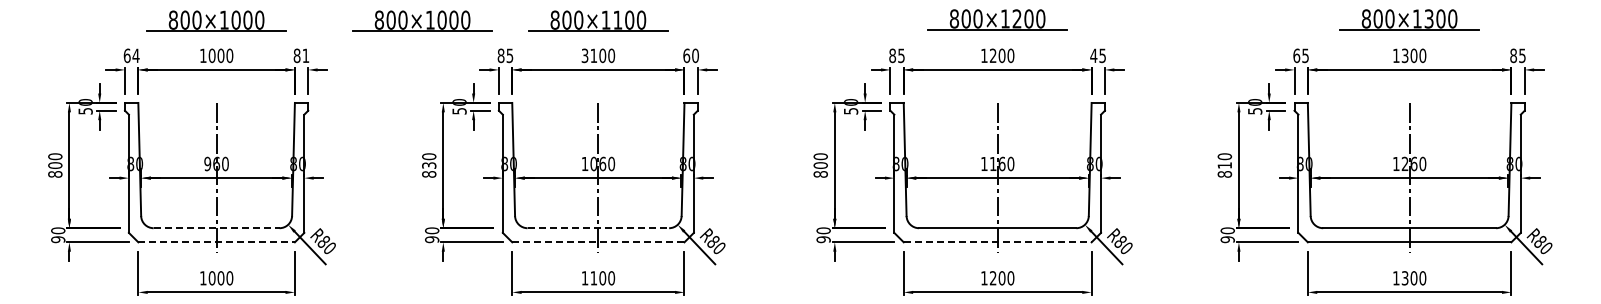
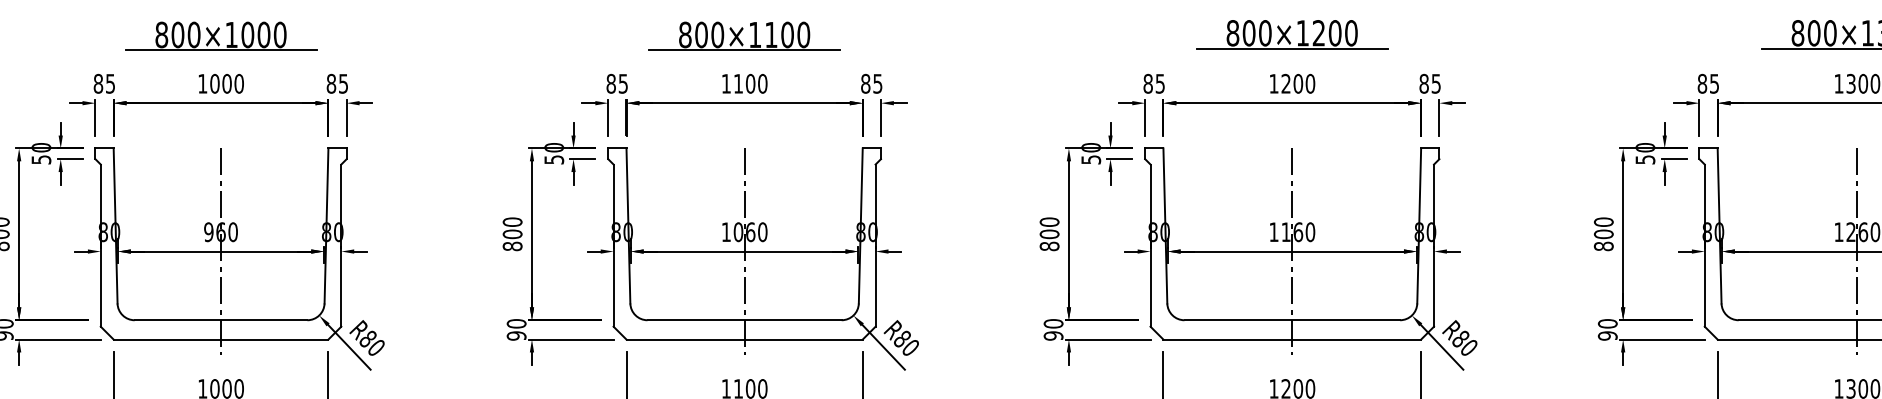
part: (422, 20) -> (503, 35), removed
text: (131, 55) -> (104, 83), 64 -> 85
text: (305, 55) -> (342, 83), 81 -> 85
text: (584, 55) -> (725, 83), 3100 -> 1100
text: (690, 55) -> (870, 83), 60 -> 85
text: (1093, 55) -> (1423, 83), 45 -> 85
text: (1296, 55) -> (1702, 83), 65 -> 85
text: (429, 165) -> (513, 234), 830 -> 800
text: (1224, 165) -> (1603, 234), 810 -> 800
line: (216, 228) -> (220, 320), dashed -> solid
line: (598, 228) -> (744, 320), dashed -> solid
line: (217, 242) -> (222, 339), dashed -> solid
line: (598, 242) -> (744, 339), dashed -> solid
line: (997, 242) -> (1292, 339), dashed -> solid

